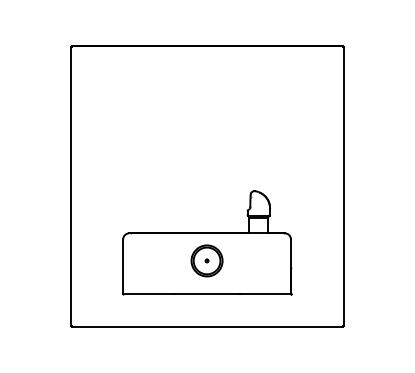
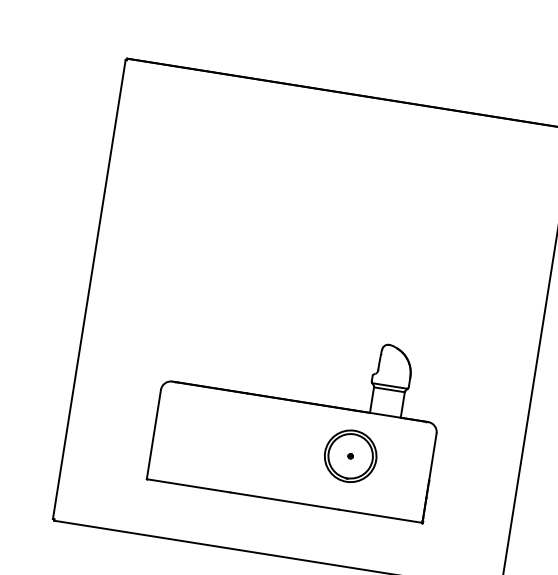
part: (206, 260) -> (349, 455), moved

